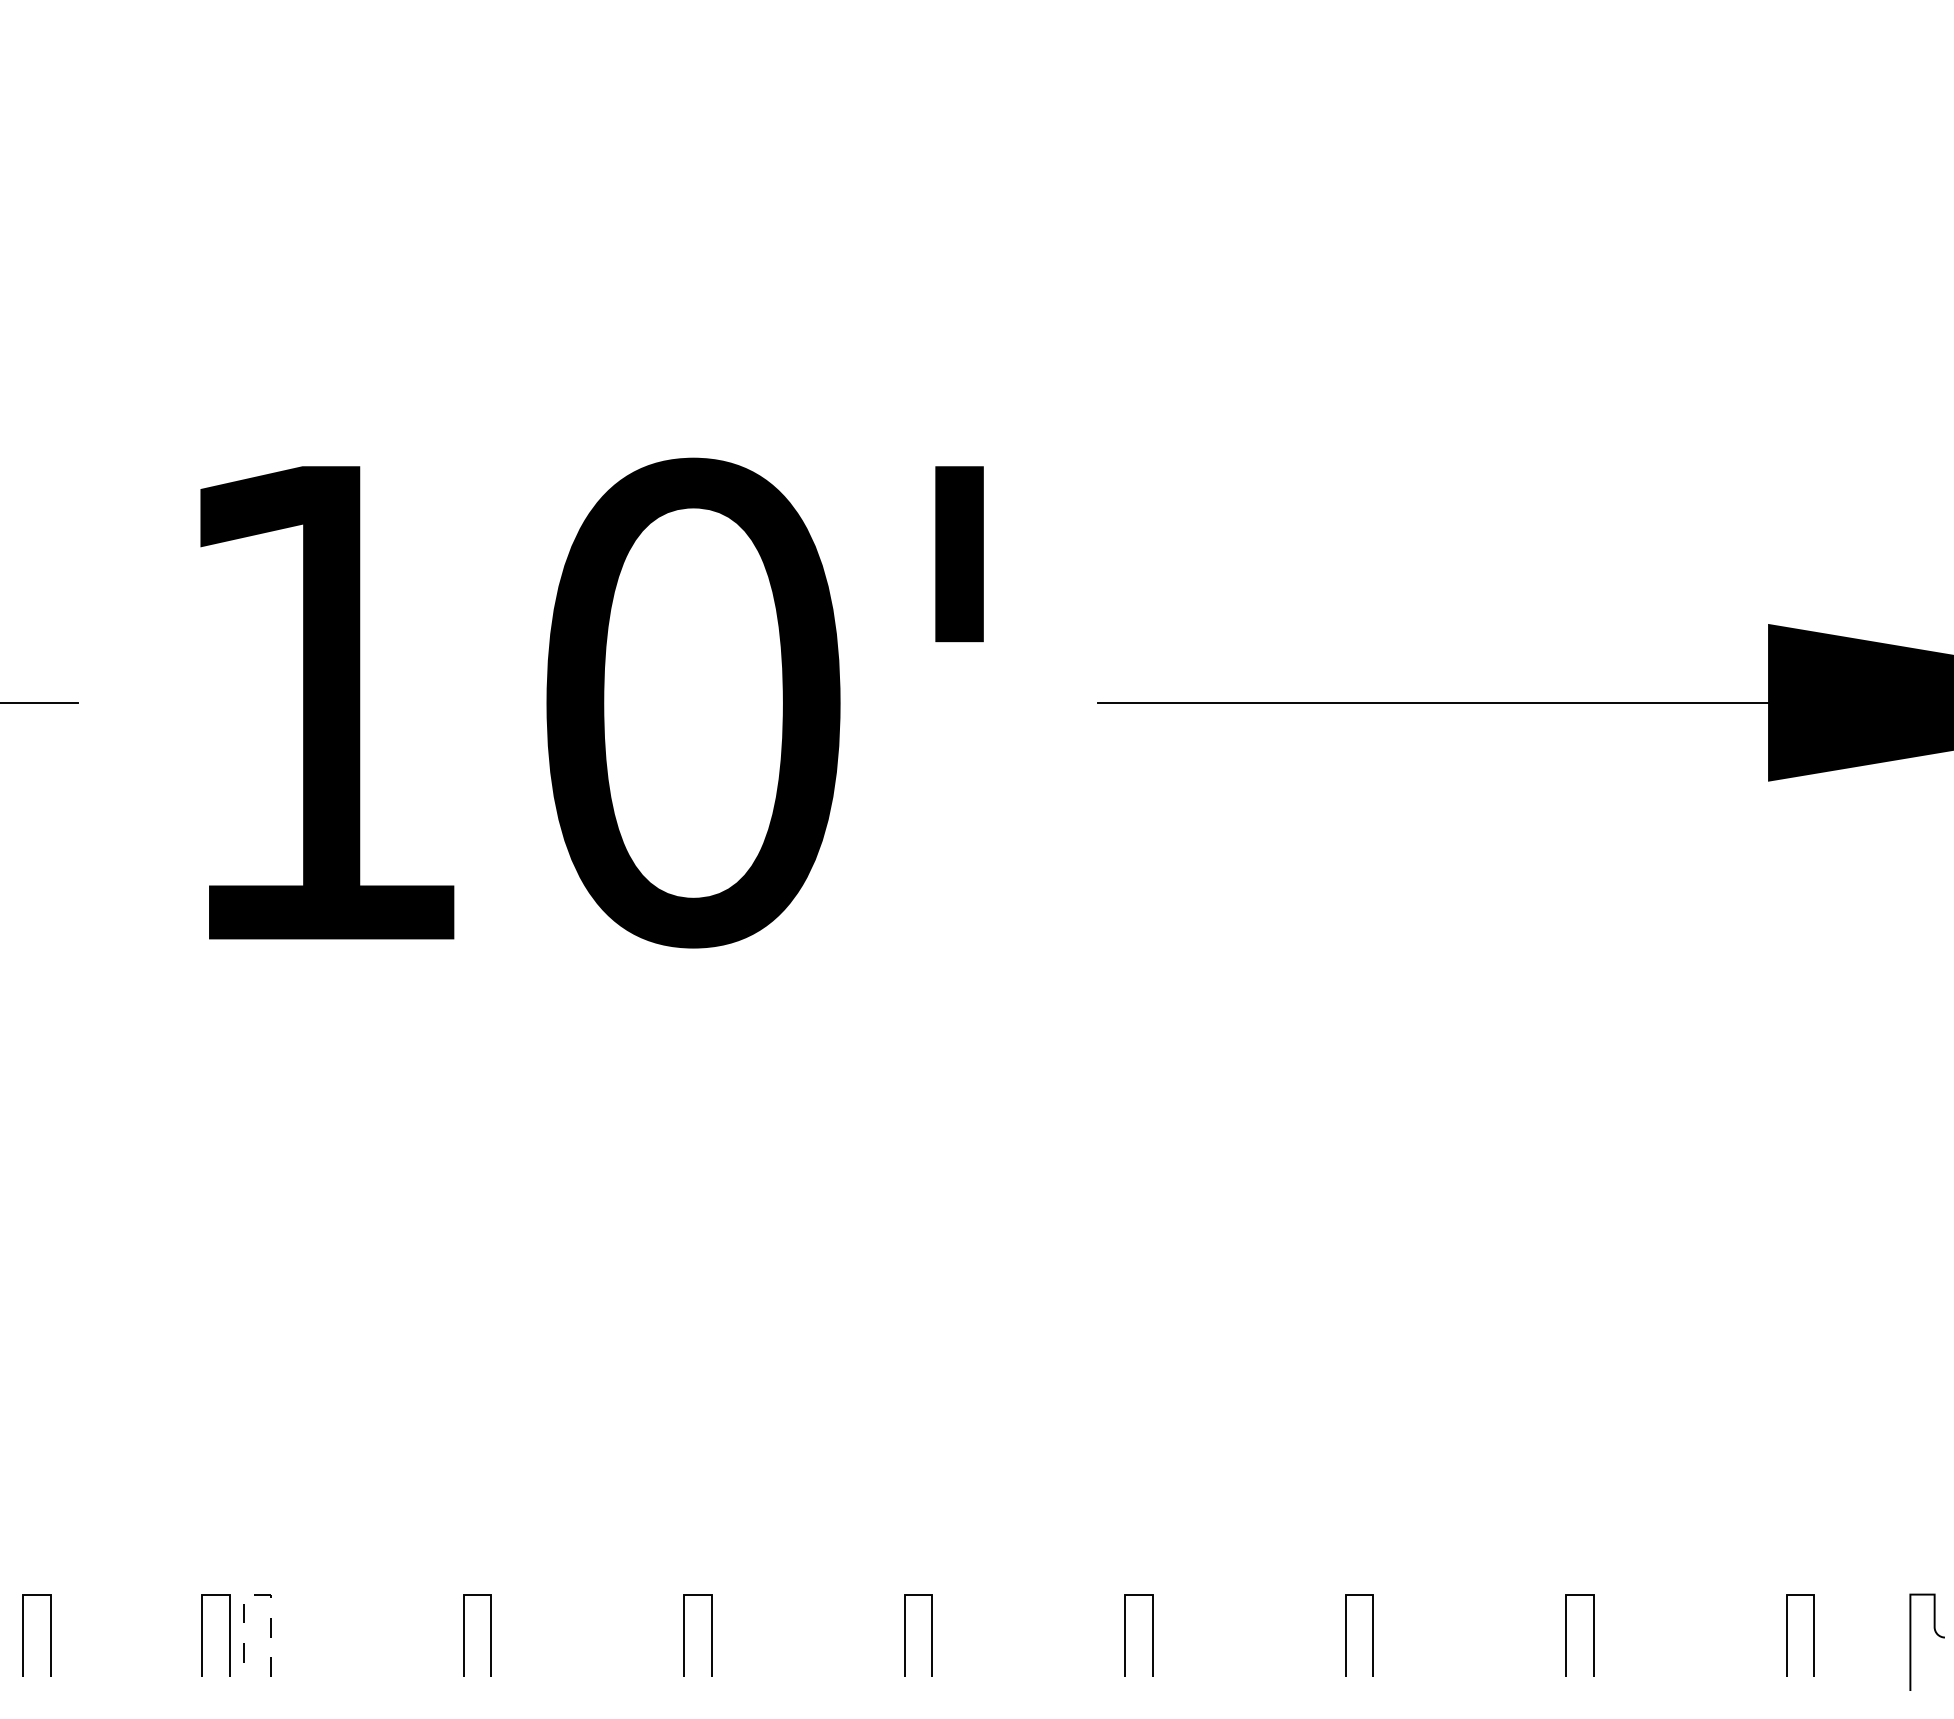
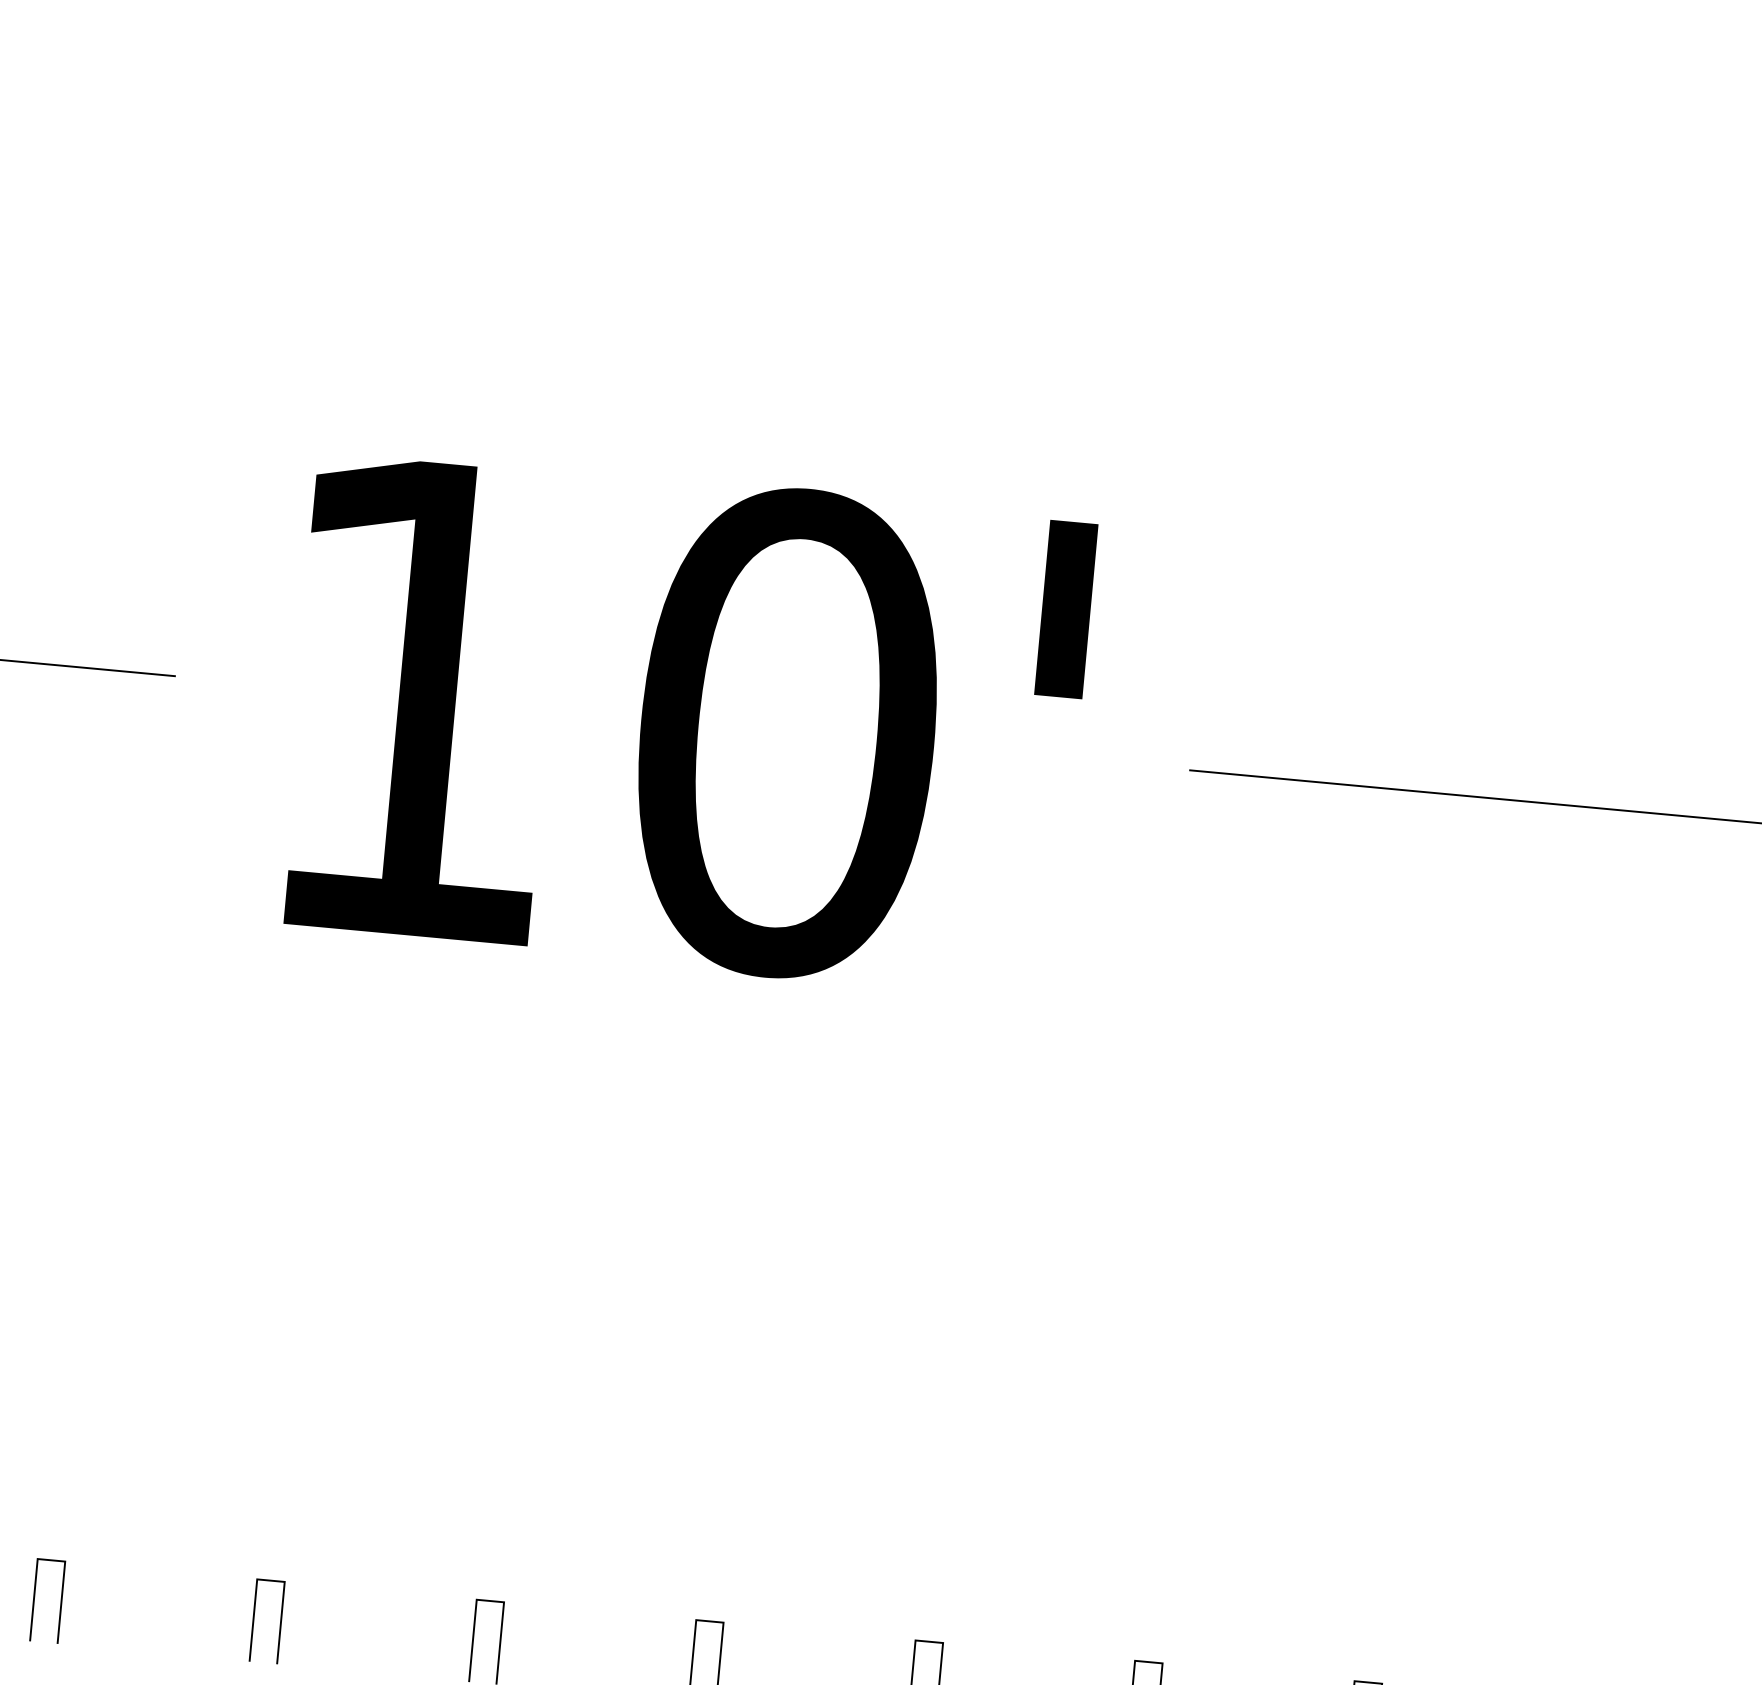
line: (257, 1594) -> (271, 1580), dashed -> solid
line: (202, 1635) -> (212, 1616), removed

